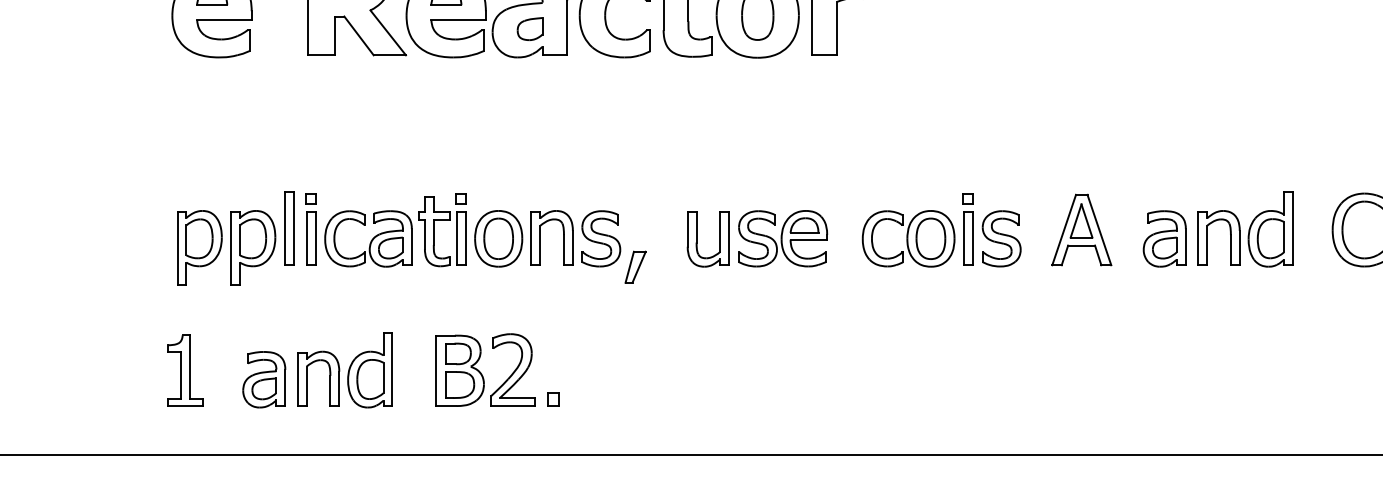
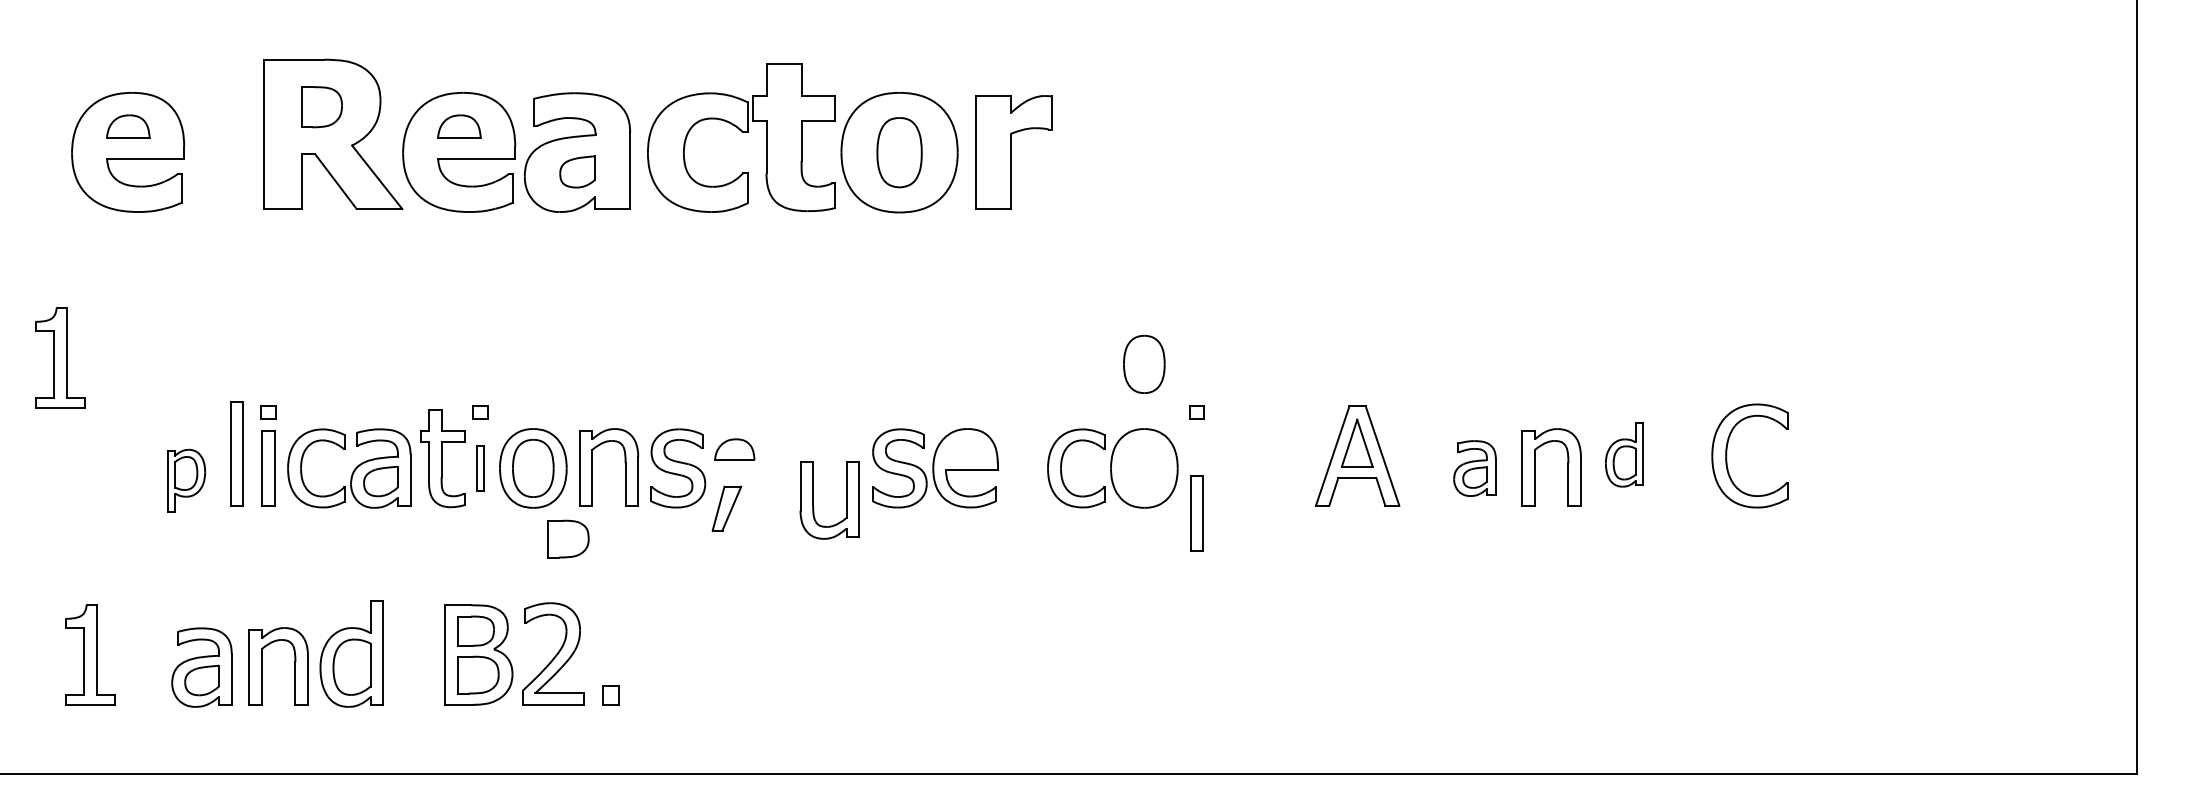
part: (164, 160) -> (60, 357), added
part: (804, 225) -> (734, 449), moved
part: (1270, 228) -> (1624, 454), size x0.6
part: (461, 238) -> (480, 468), size x0.6
part: (931, 238) -> (1144, 363), moved
part: (967, 238) -> (1196, 513), moved
part: (1001, 238) -> (1244, 468), removed
part: (1164, 238) -> (1474, 468), size x0.7
part: (696, 239) -> (813, 500), moved
part: (199, 247) -> (110, 480), removed
part: (253, 247) -> (186, 480), size x0.6
part: (523, 288) -> (568, 538), added

